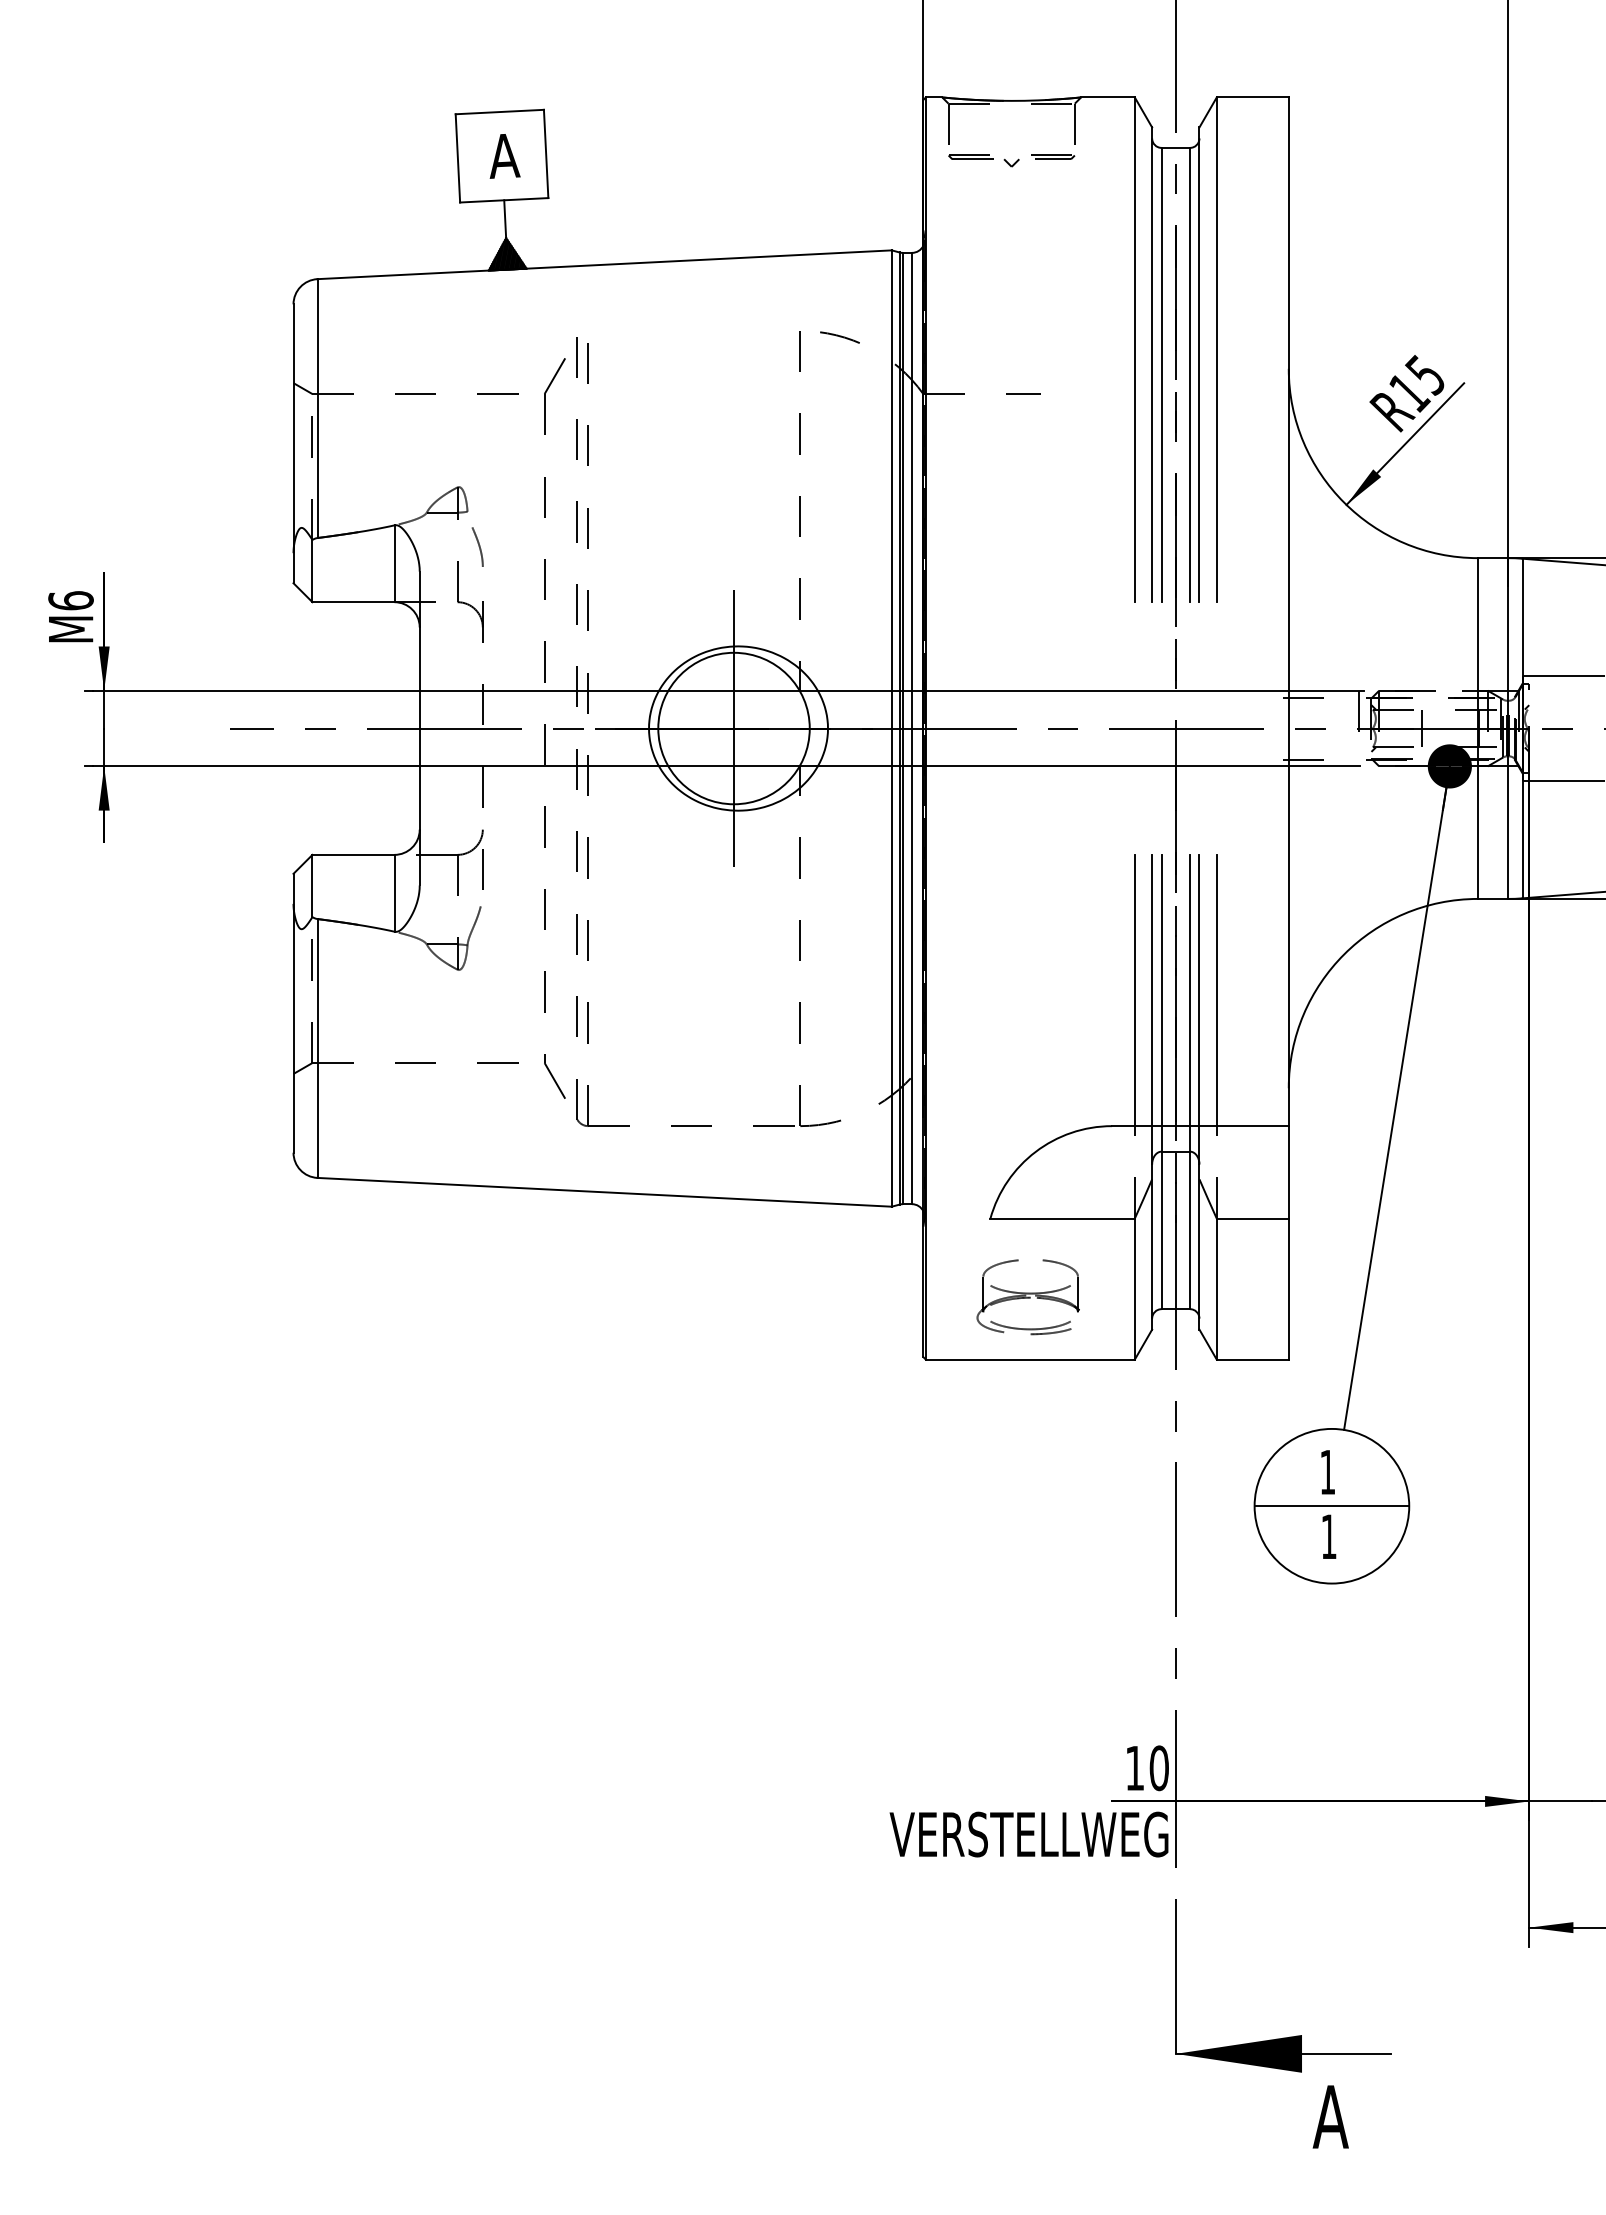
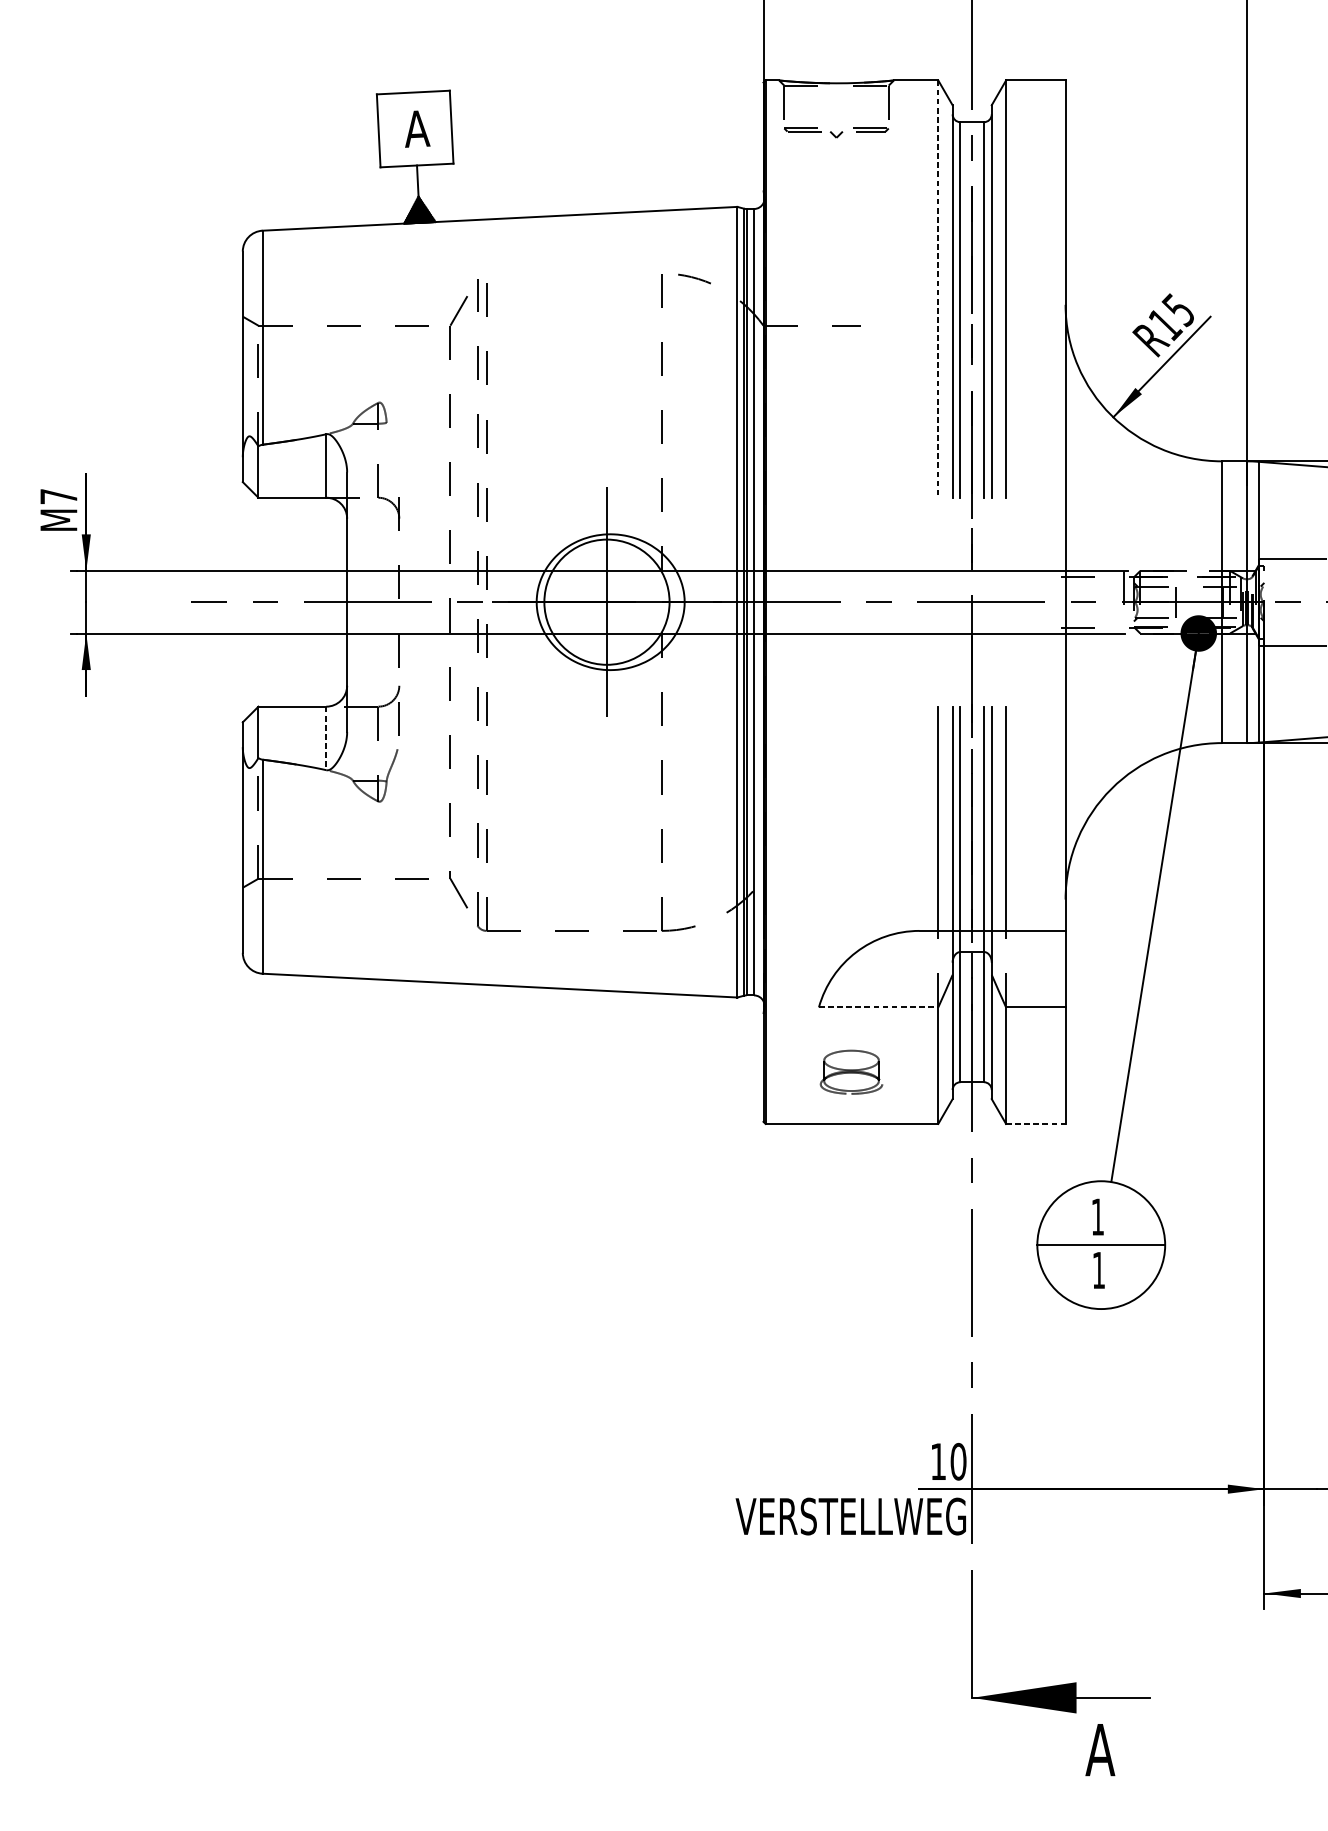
line: (1134, 350) -> (938, 289), solid -> dashed
curve: (478, 546) -> (395, 451), removed
text: (70, 600) -> (58, 496), M6 -> M7
line: (394, 893) -> (326, 738), solid -> dashed
line: (1063, 1218) -> (879, 1007), solid -> dashed
part: (1027, 1297) -> (849, 1072), size x0.7
line: (1252, 1359) -> (1035, 1123), solid -> dashed

